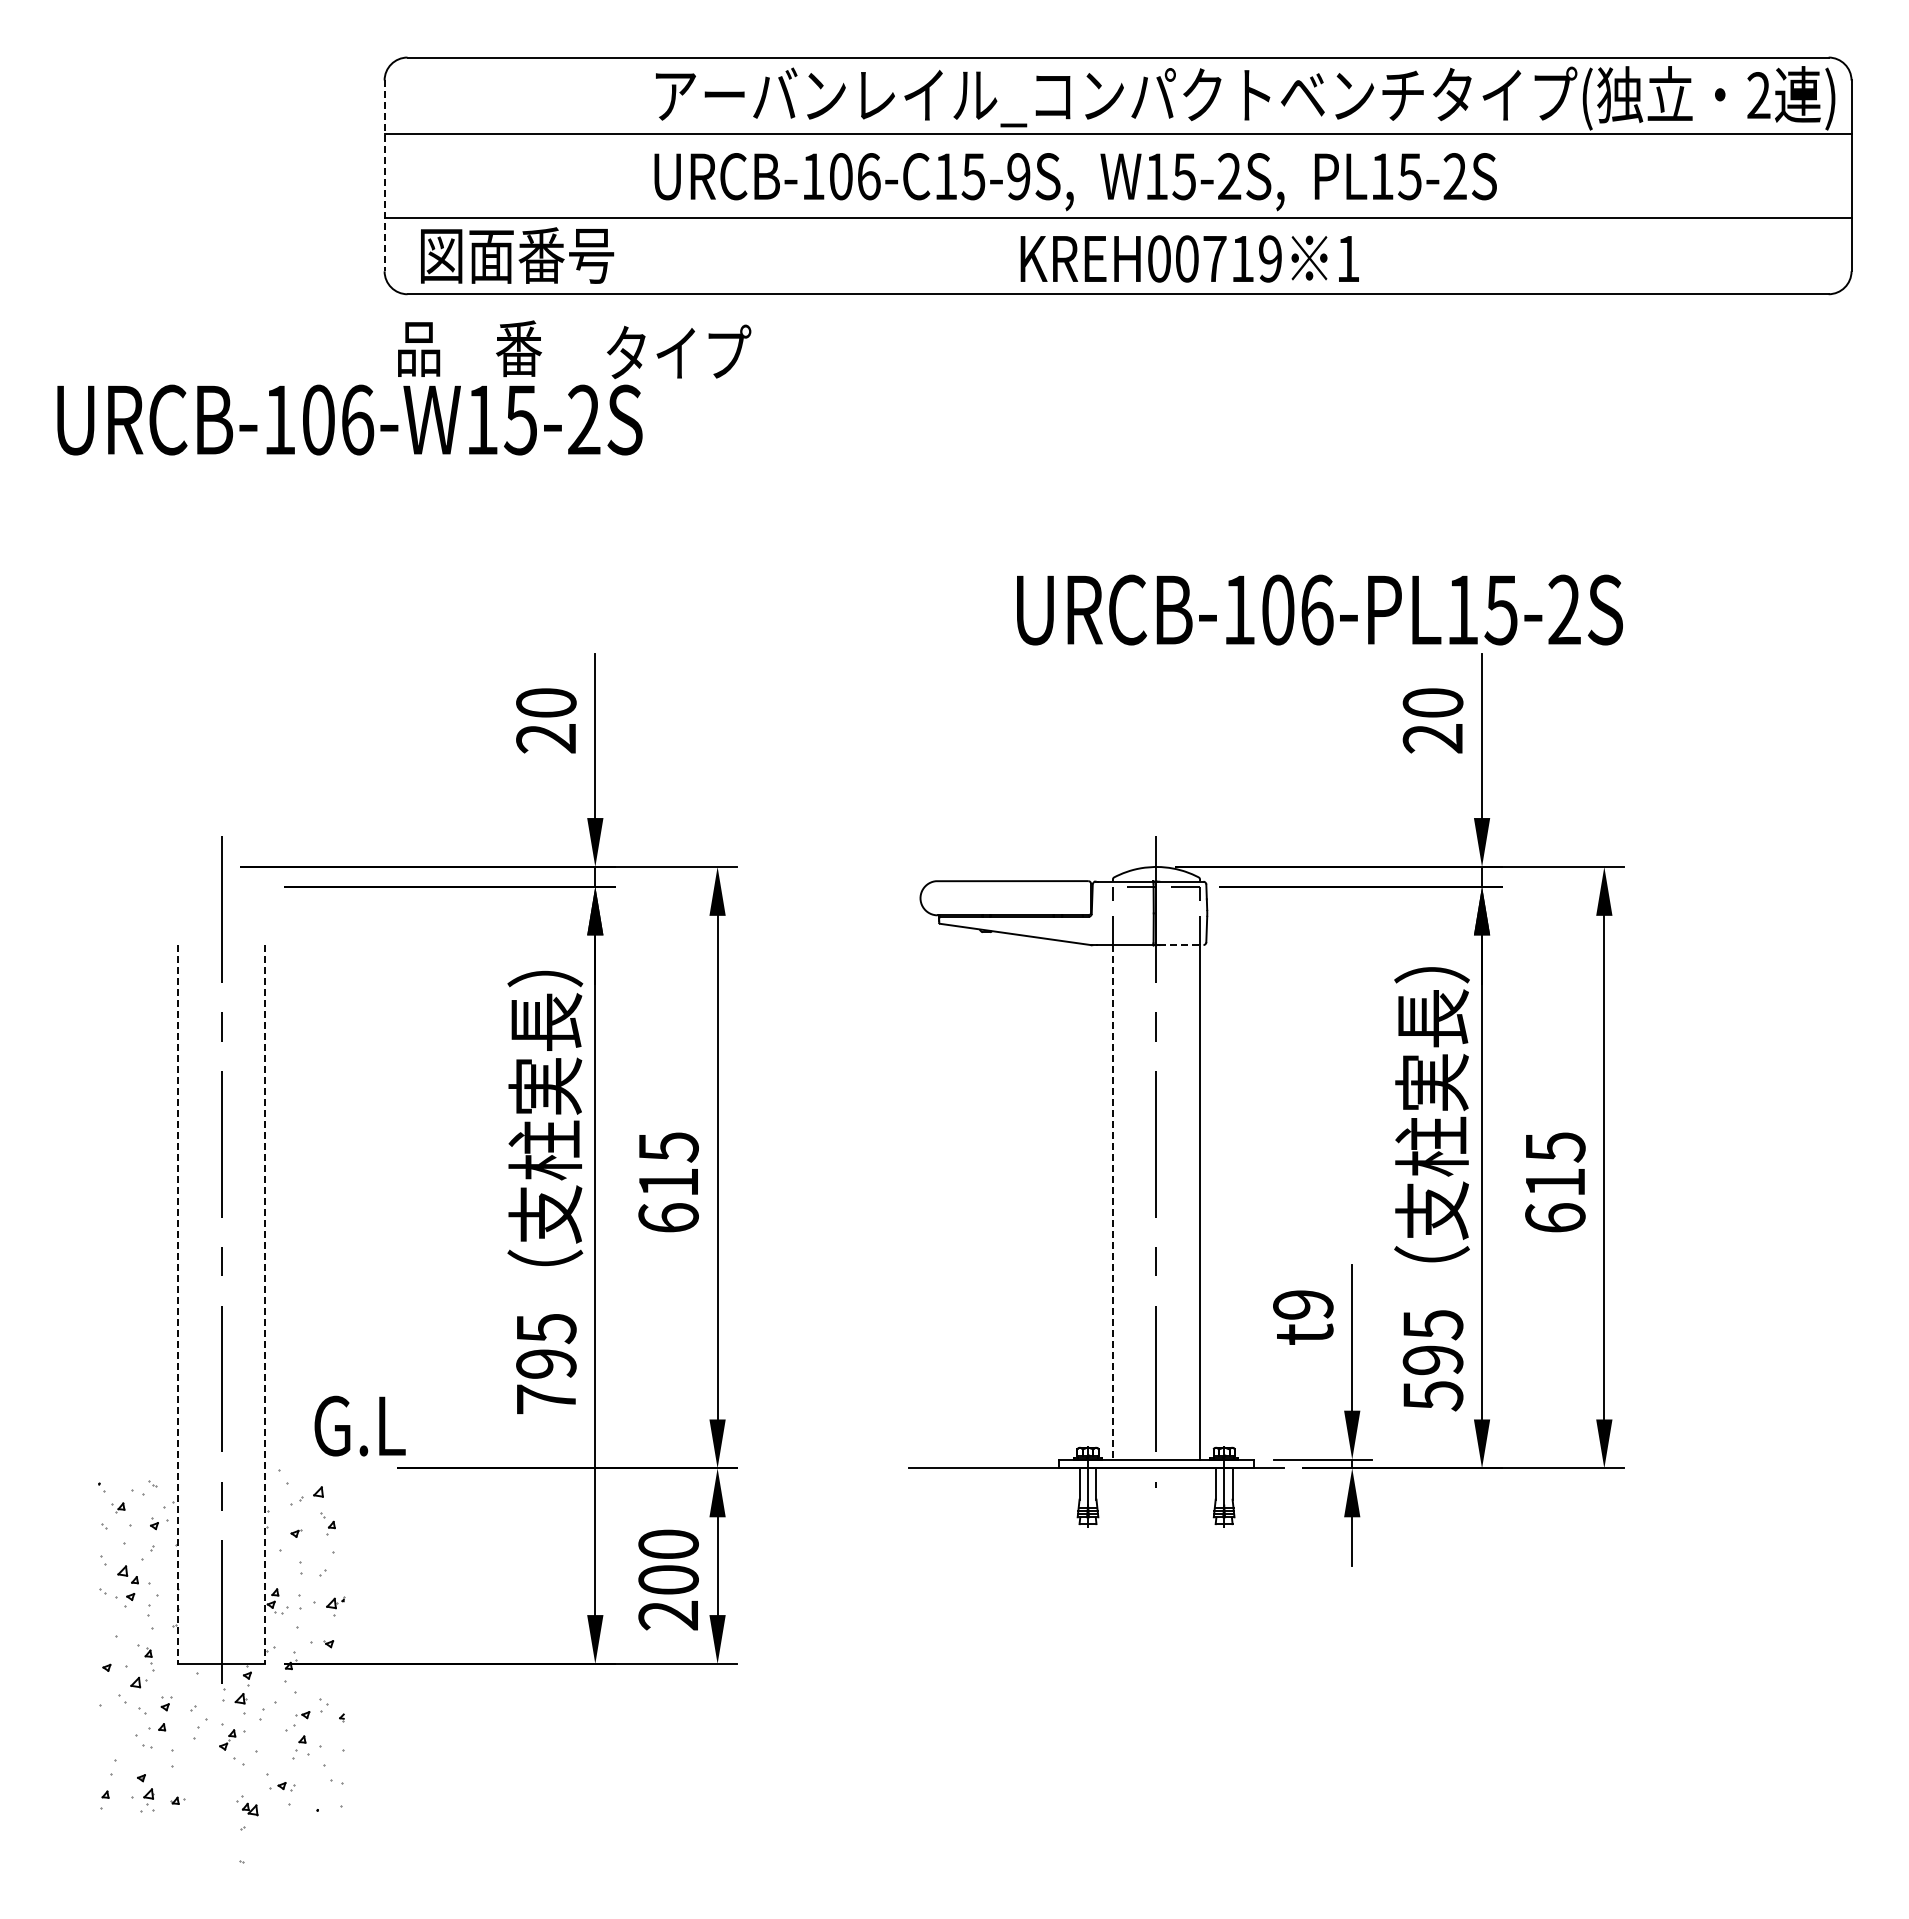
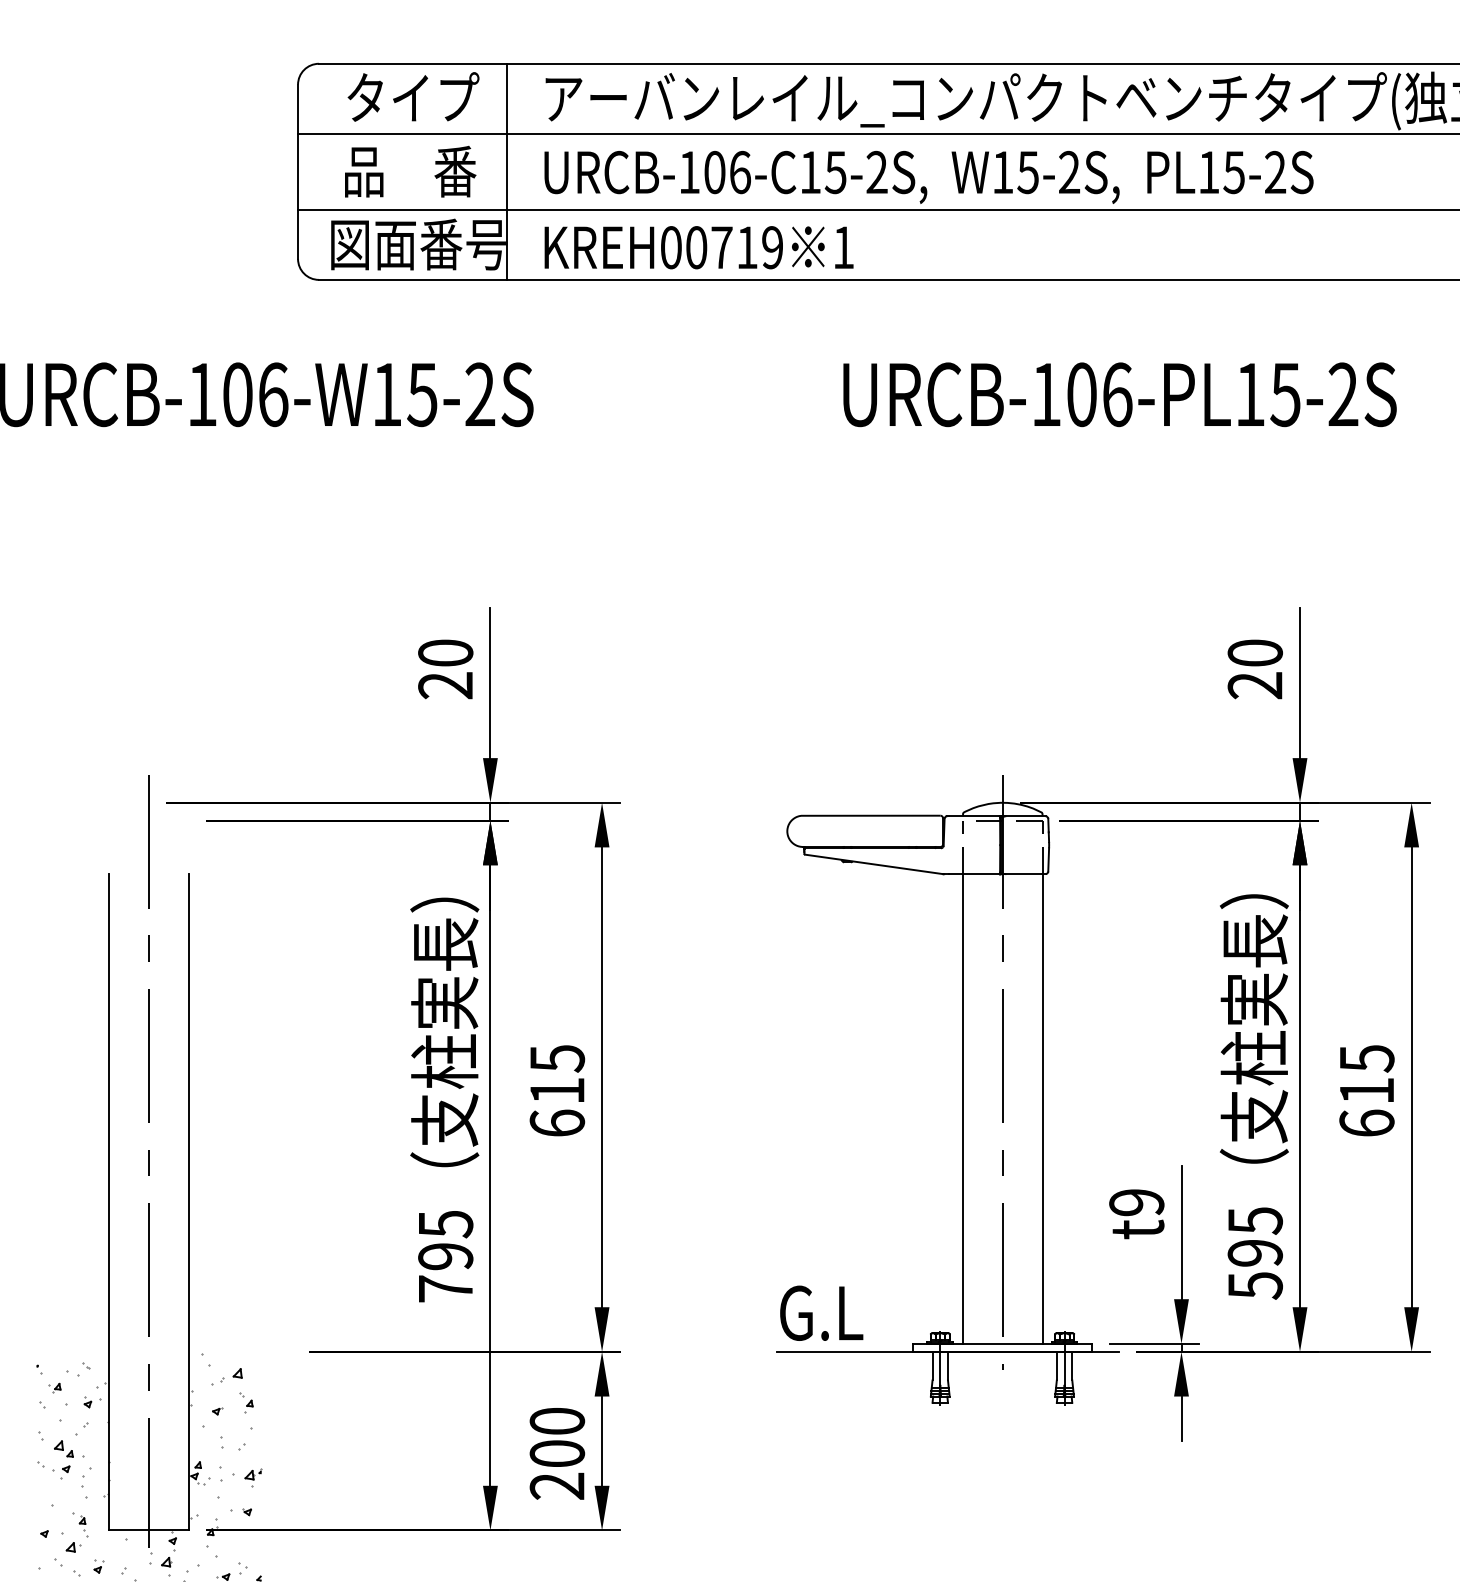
line: (613, 175) -> (507, 171), added
line: (384, 176) -> (297, 172), dashed -> solid
text: (1018, 176) -> (876, 172), URCB-106-C15-9S, -> URCB-106-C15-2S,
text: (1189, 258) -> (698, 247), moved
text: (470, 348) -> (411, 171), moved
text: (679, 351) -> (413, 96), moved
text: (1319, 609) -> (1119, 394), moved
line: (1181, 945) -> (1025, 874), dashed -> solid
line: (1112, 1202) -> (962, 1109), dashed -> solid
line: (177, 1305) -> (108, 1203), dashed -> solid
line: (265, 1305) -> (189, 1203), dashed -> solid
text: (359, 1425) -> (821, 1312), moved

